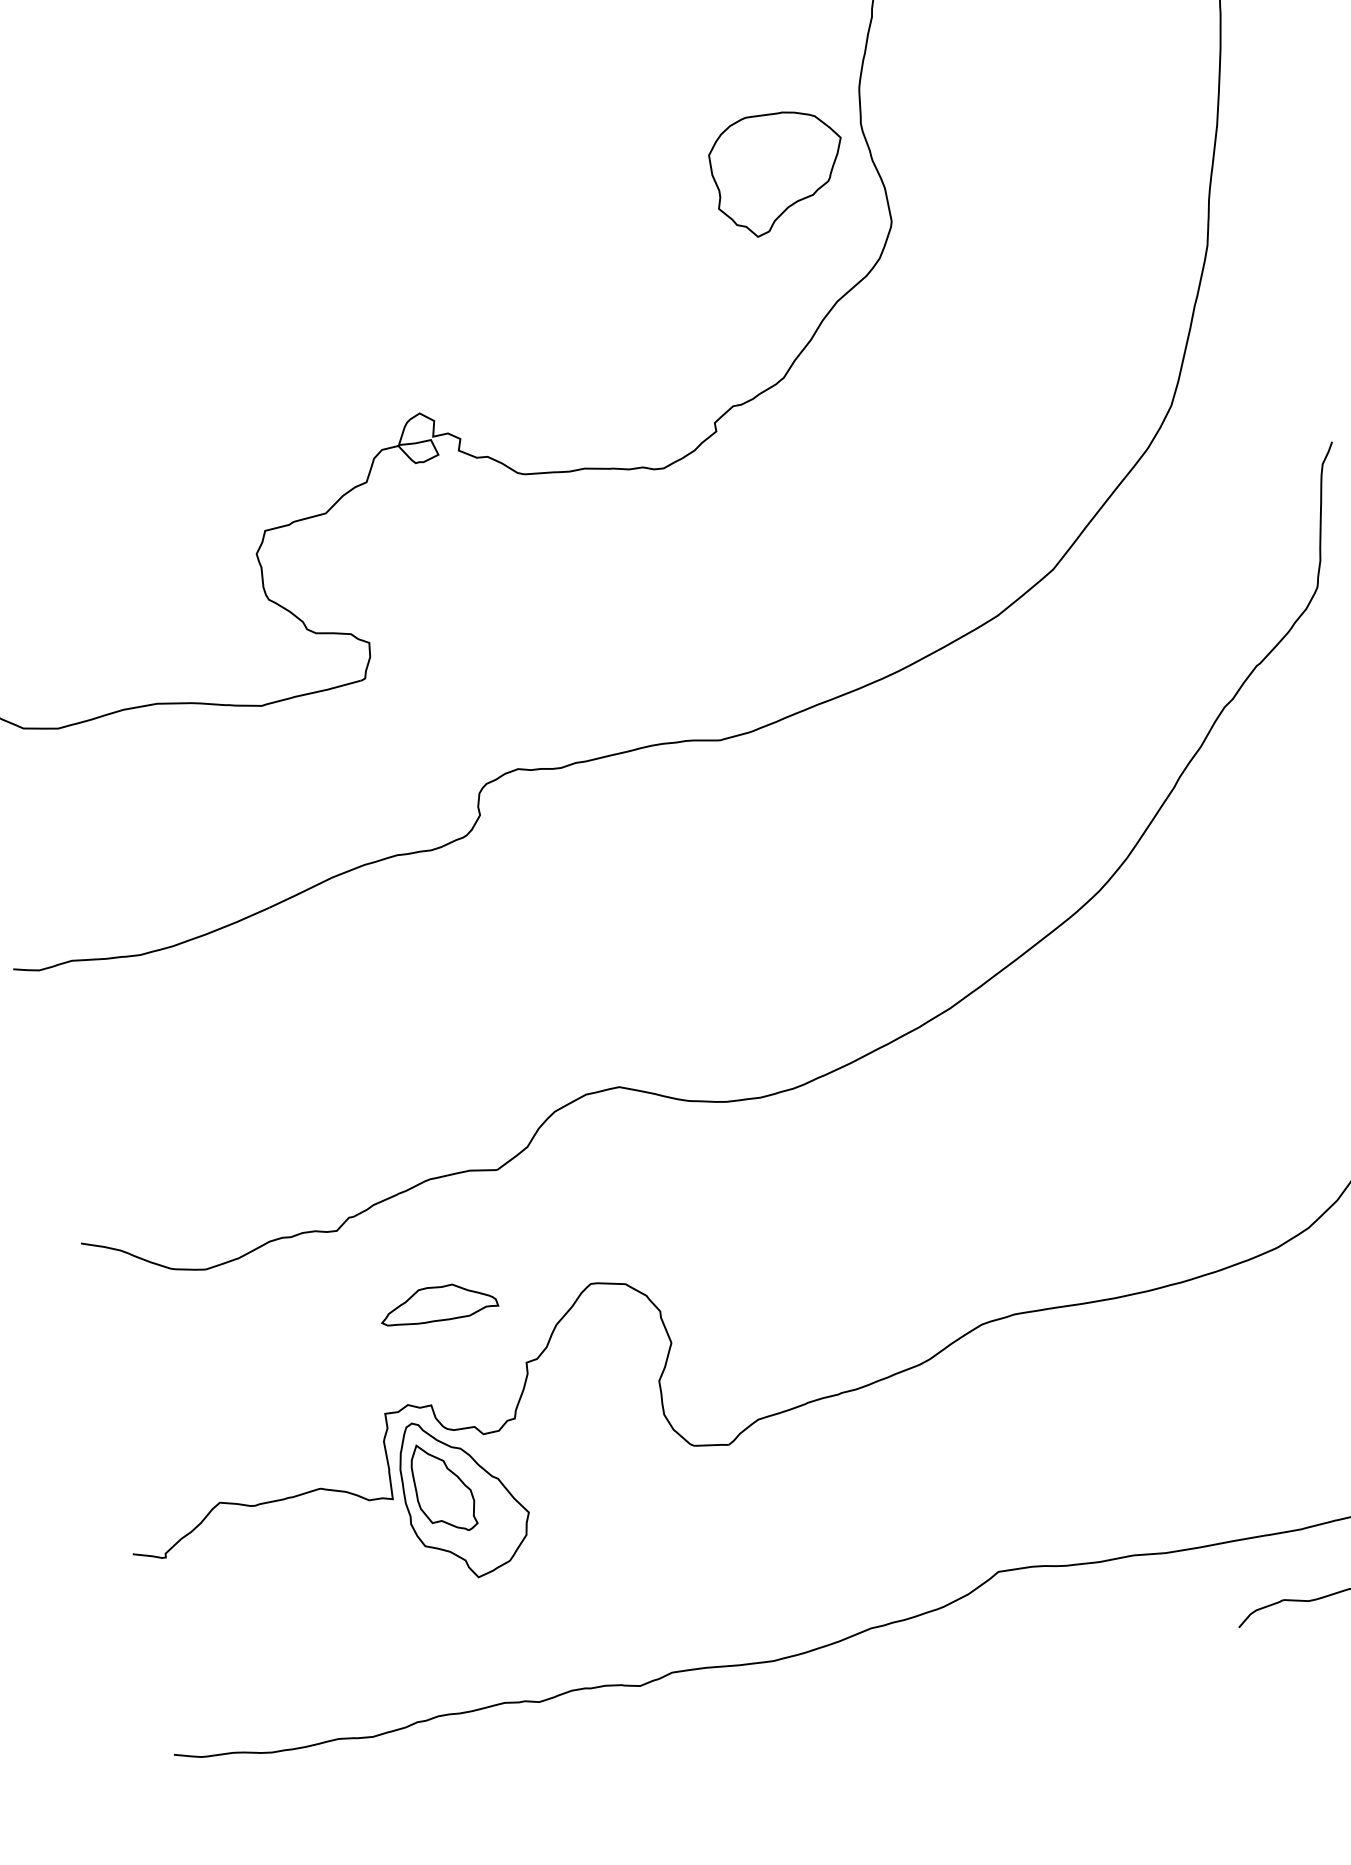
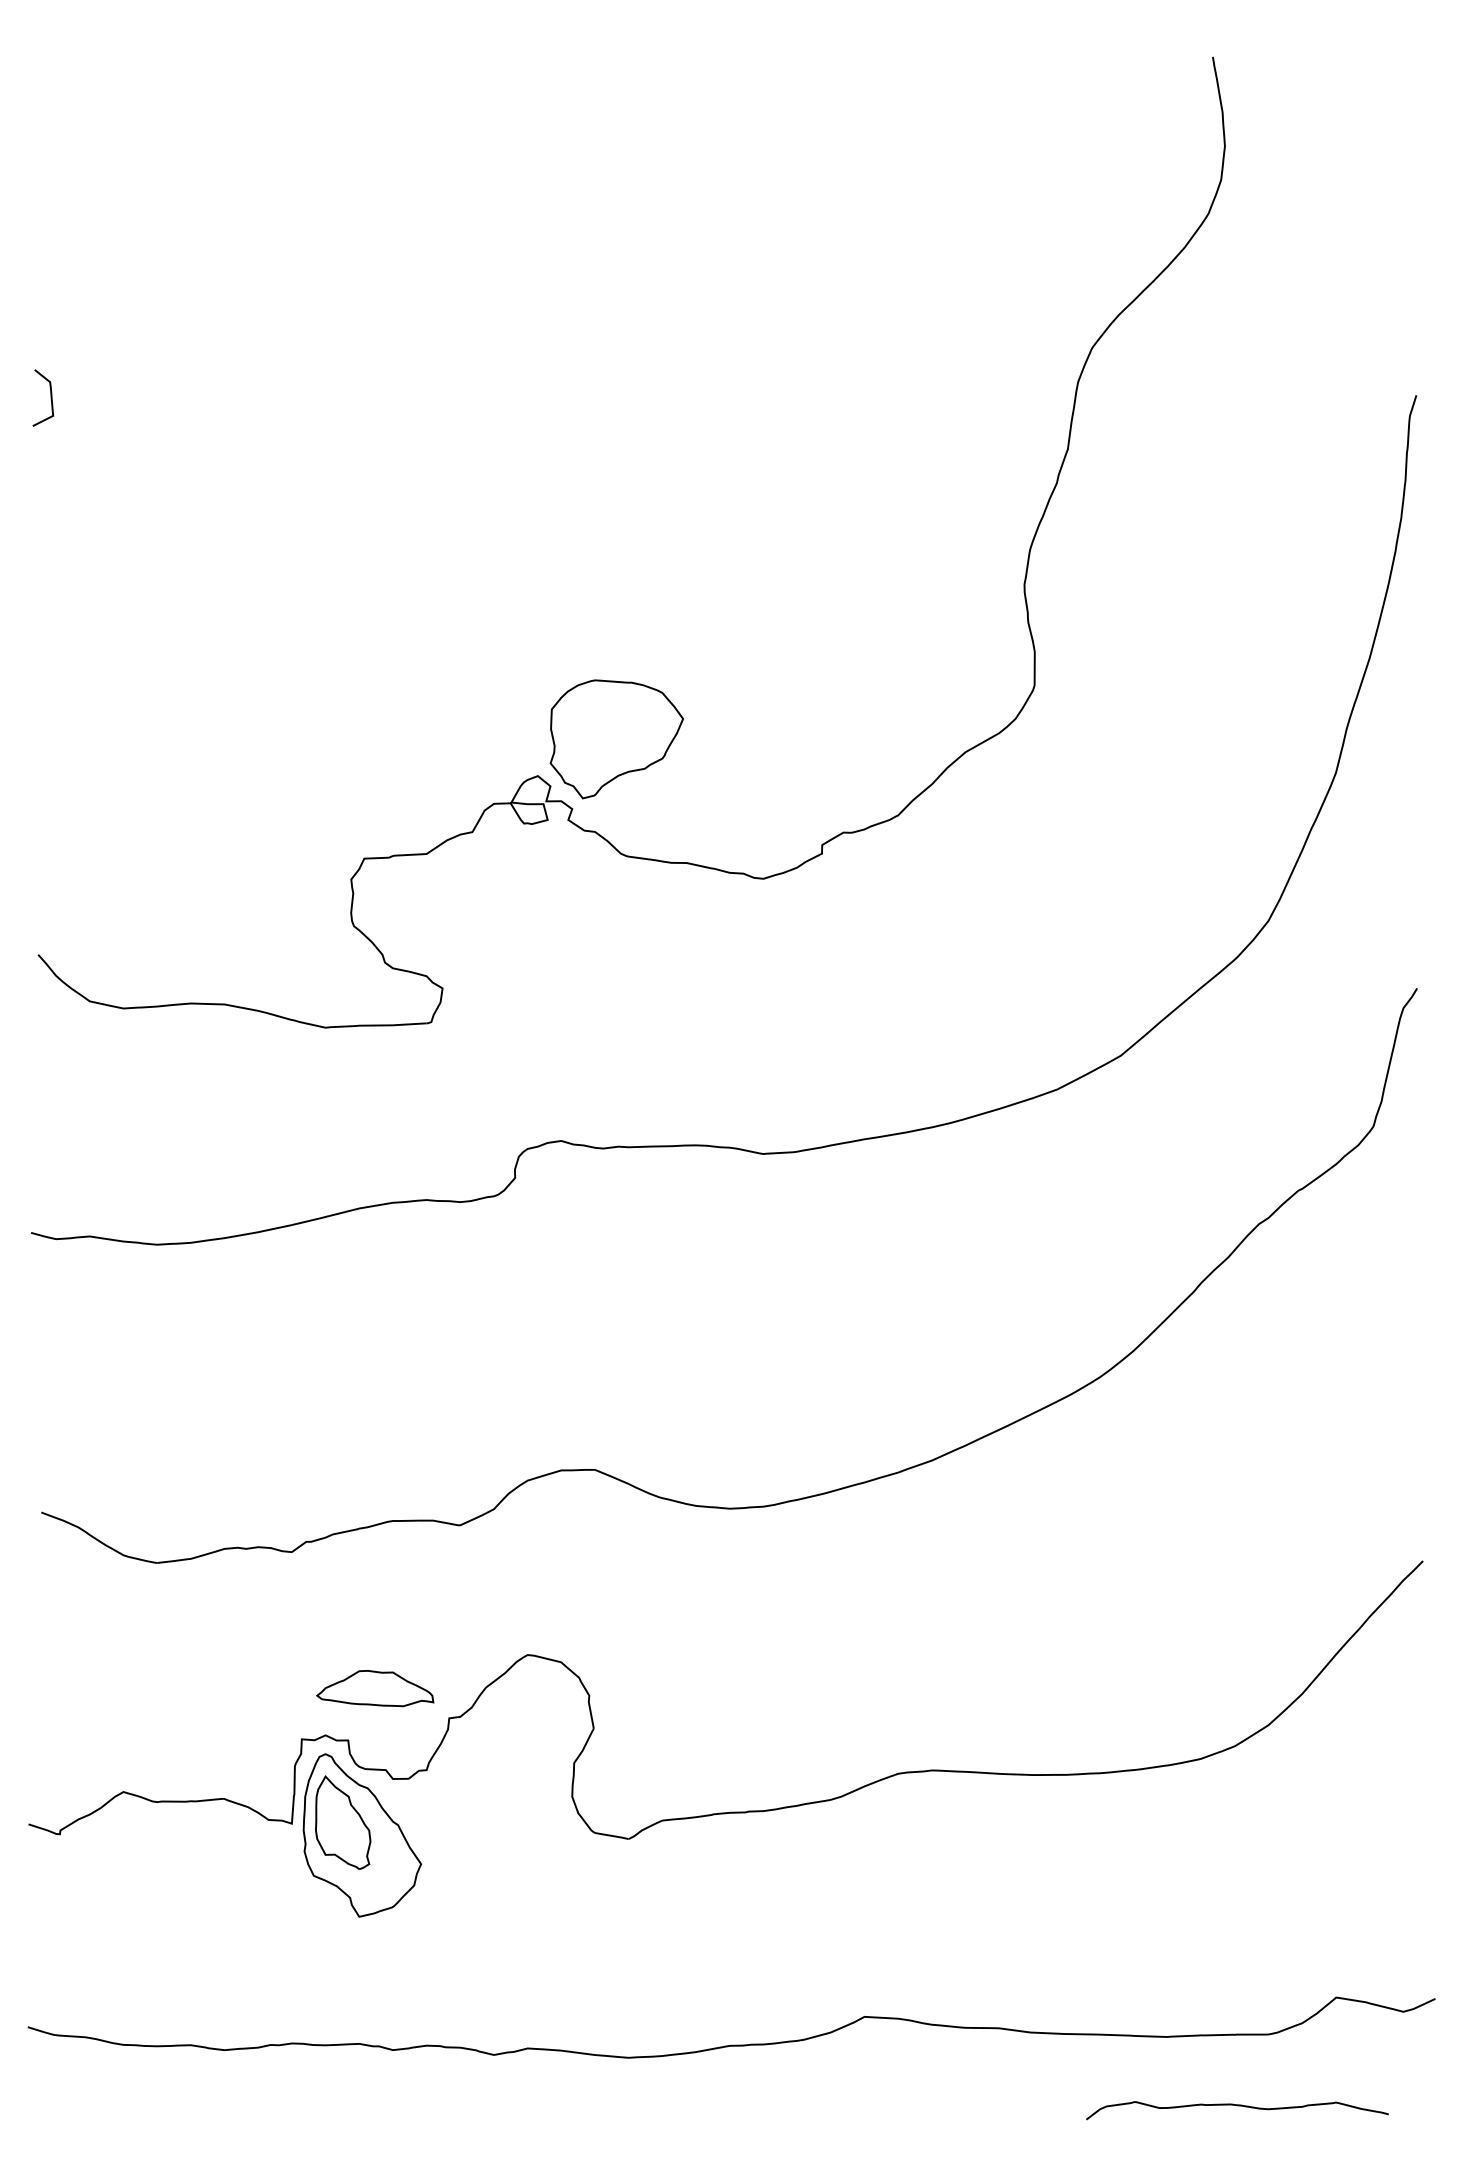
part: (779, 171) -> (616, 739), moved
part: (438, 1303) -> (375, 1688), moved

